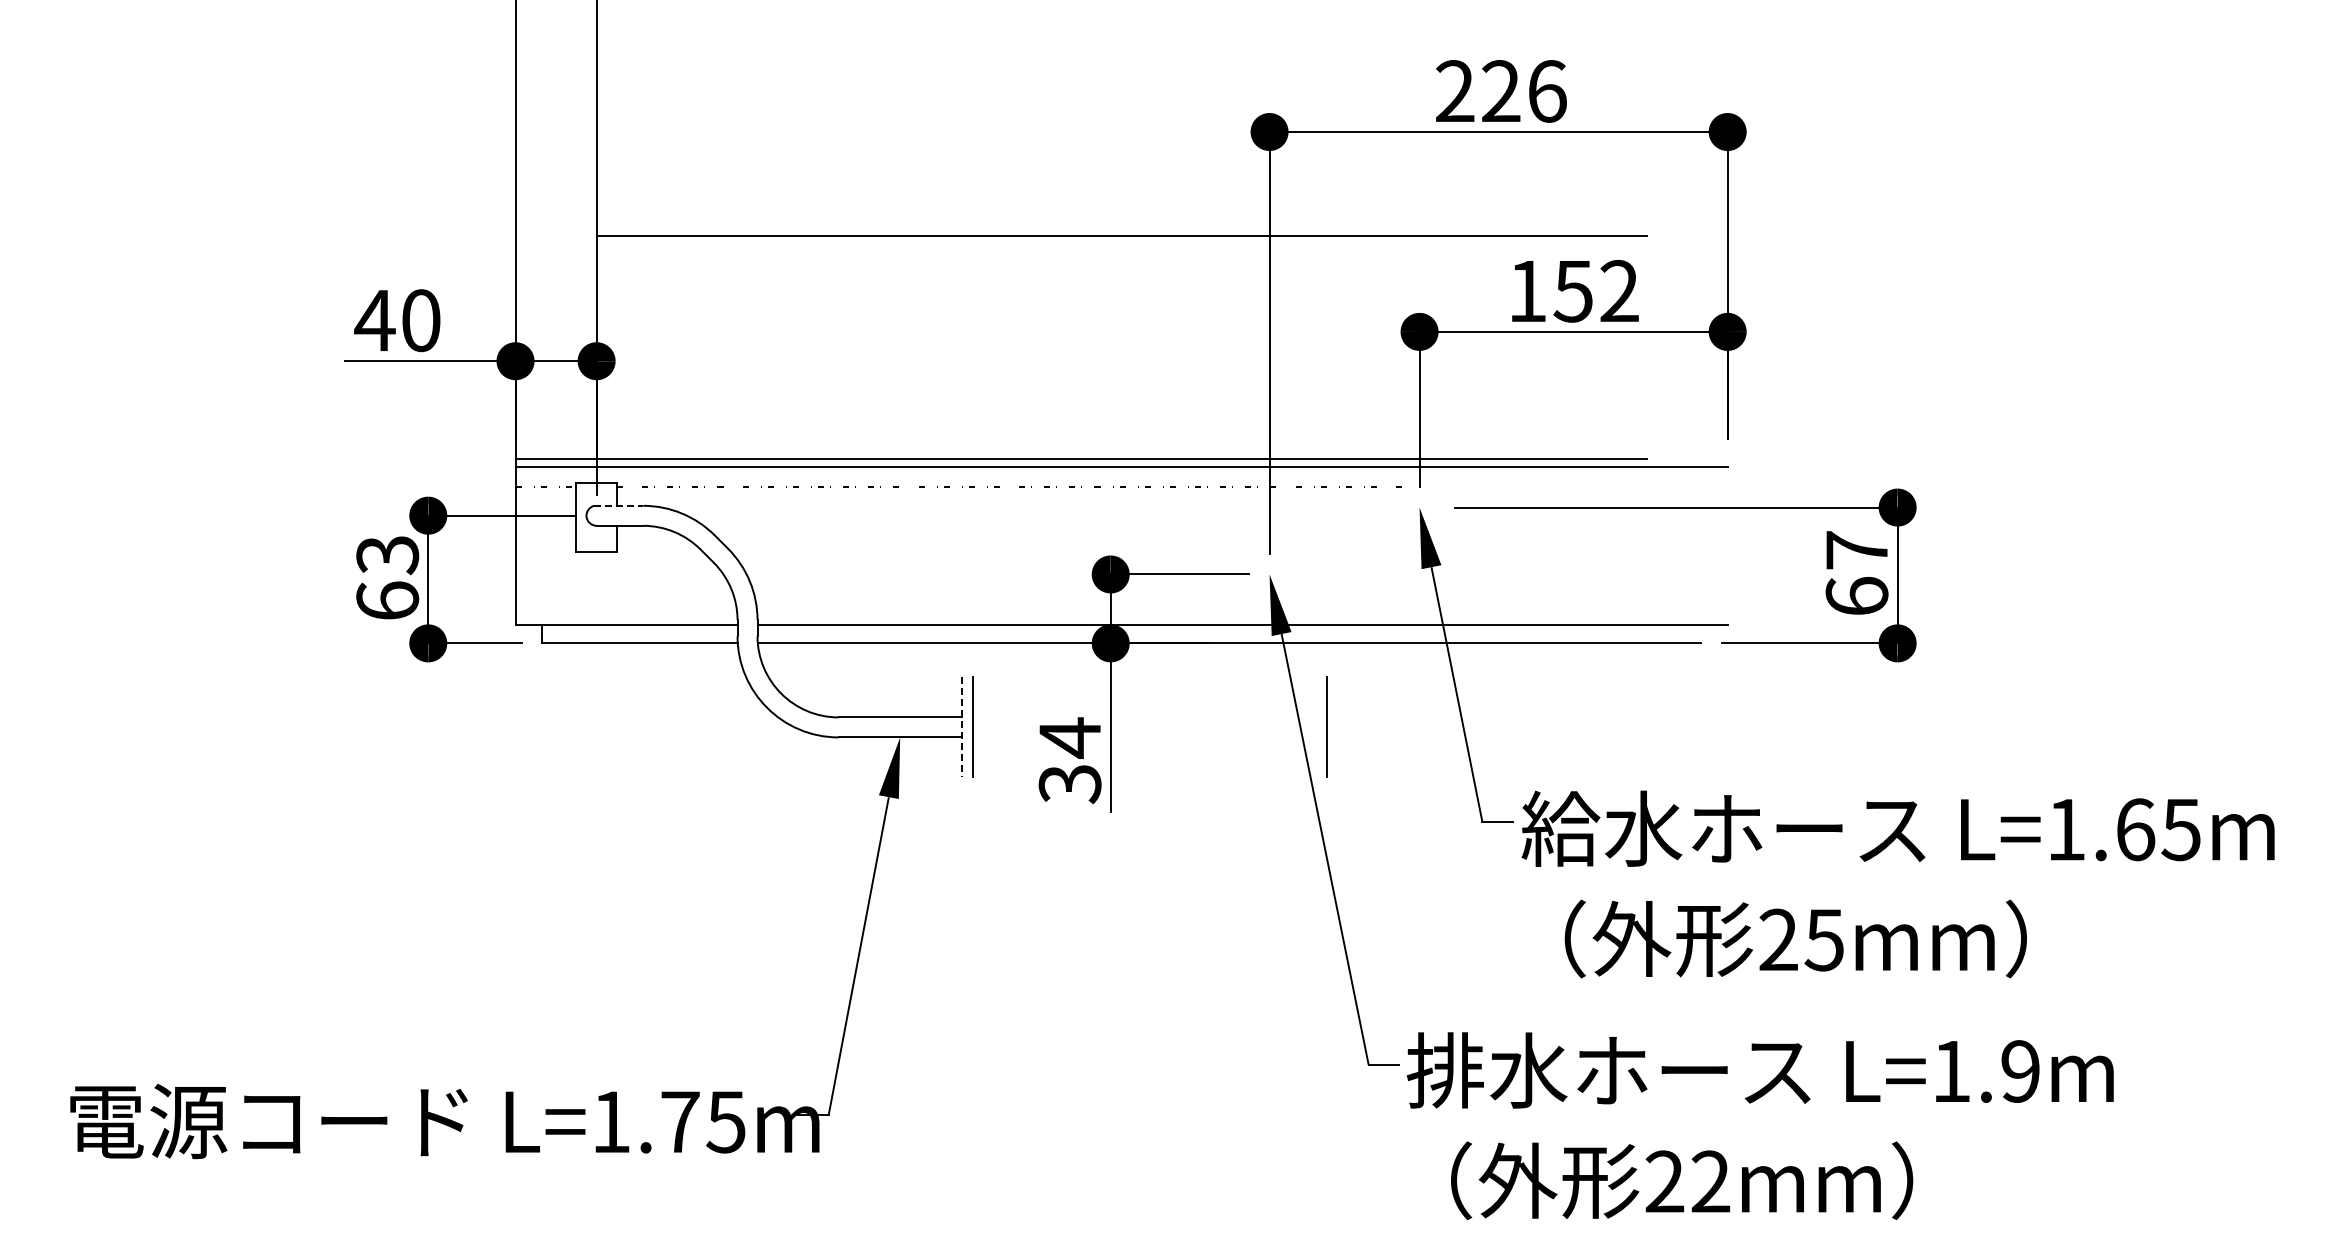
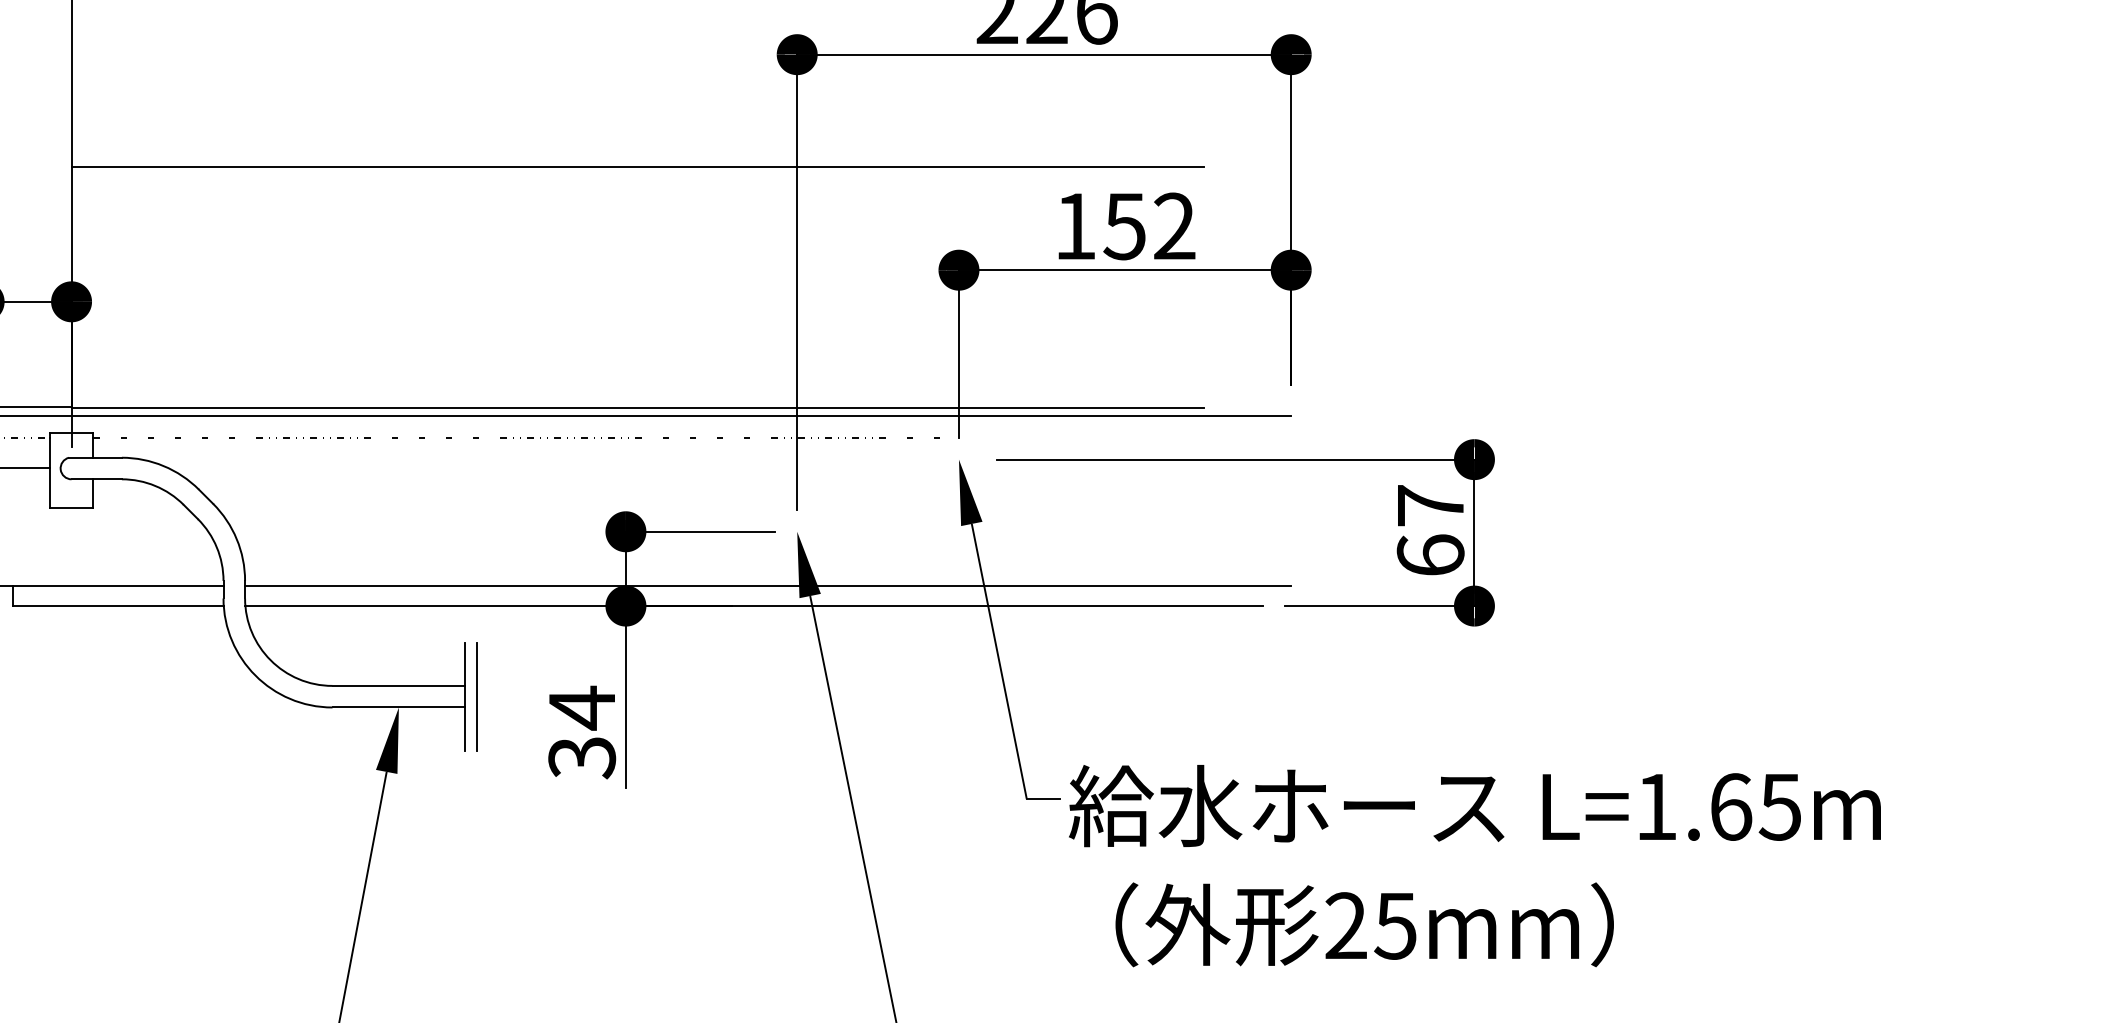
line: (618, 505) -> (95, 457), dashed -> solid
line: (1326, 726) -> (858, 695), removed
line: (961, 727) -> (465, 696), dashed -> solid

